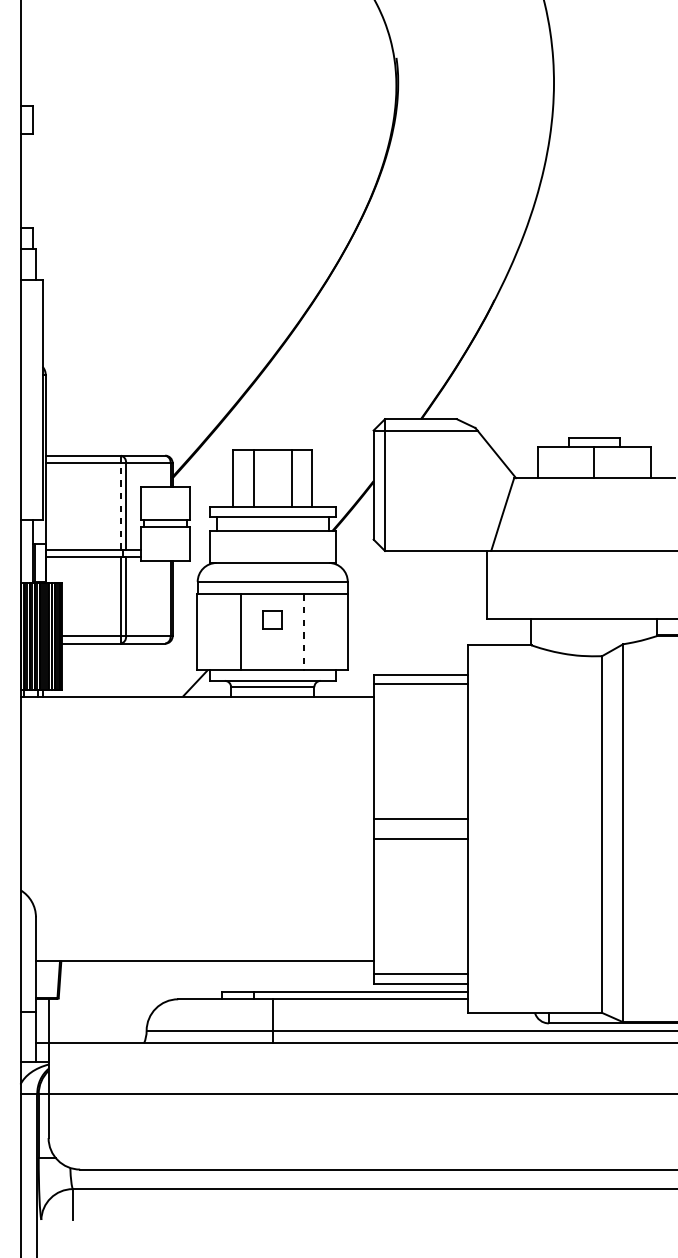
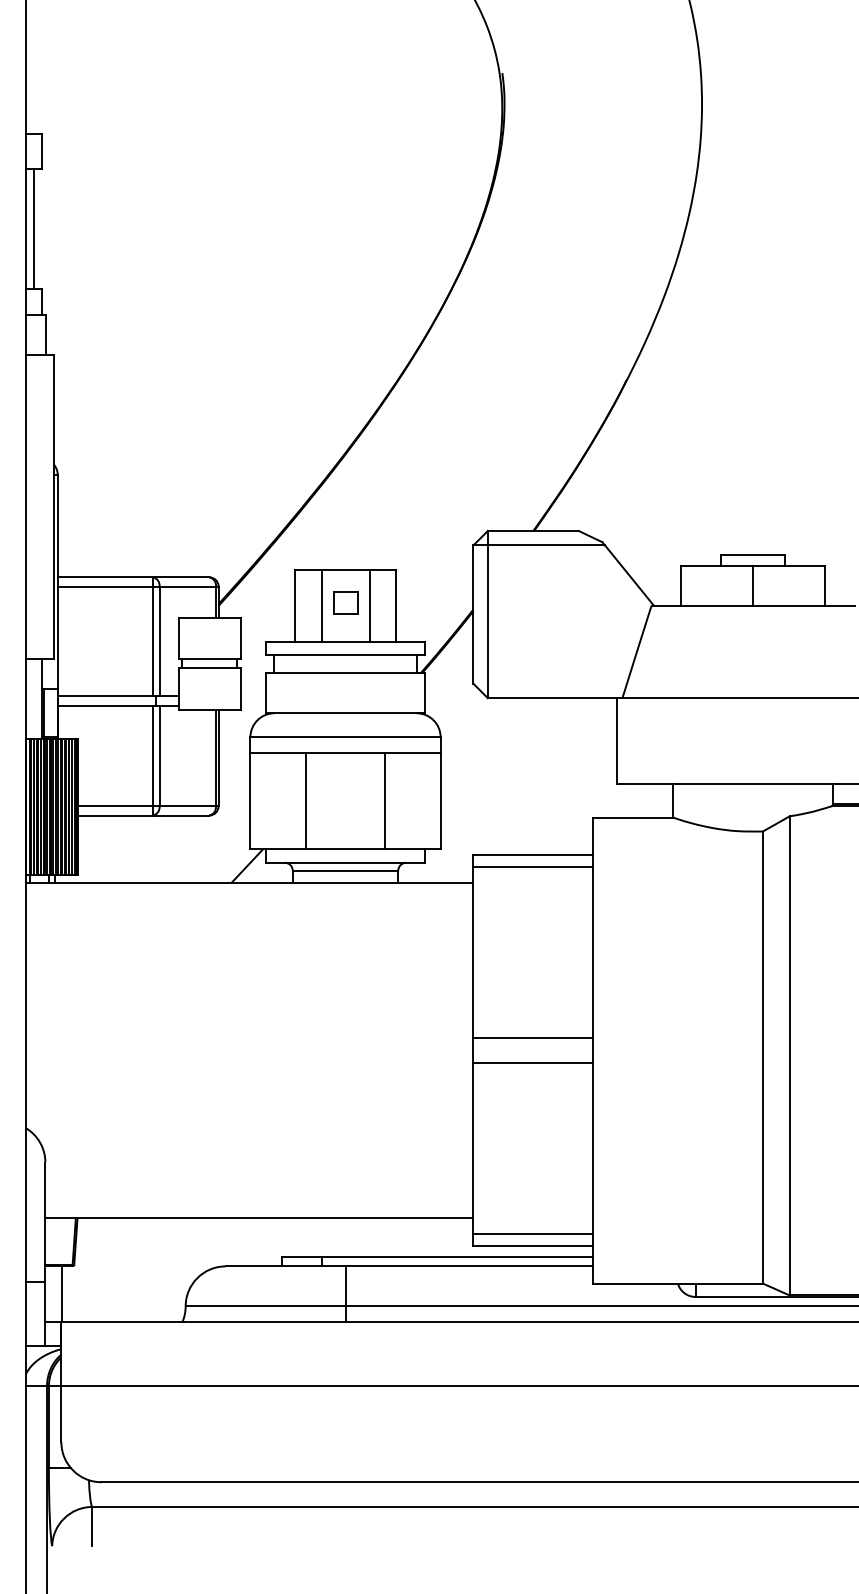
line: (26, 181) -> (33, 229), added
line: (120, 506) -> (152, 641), dashed -> solid
part: (272, 619) -> (345, 602), moved
line: (304, 632) -> (385, 801), dashed -> solid

